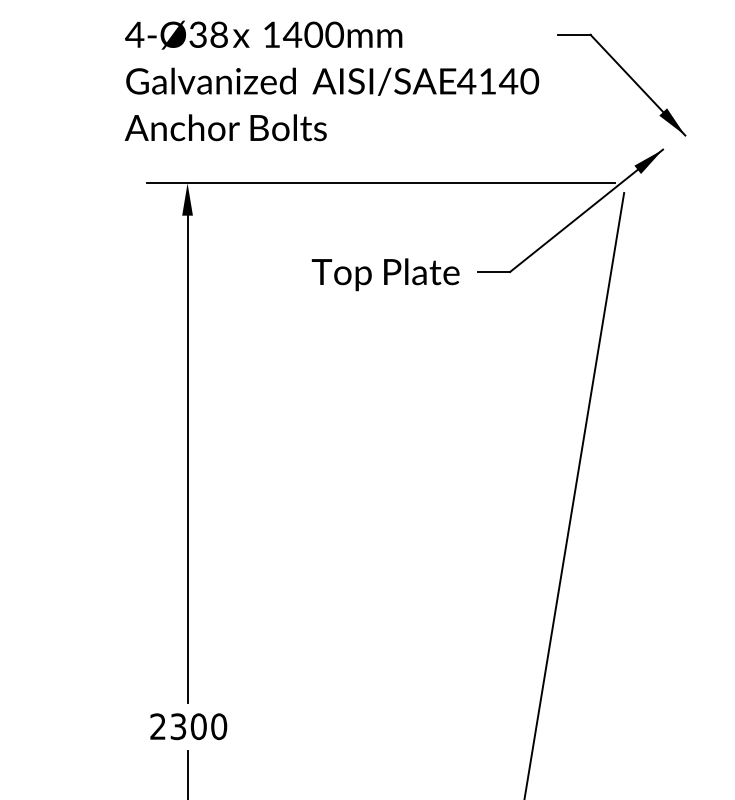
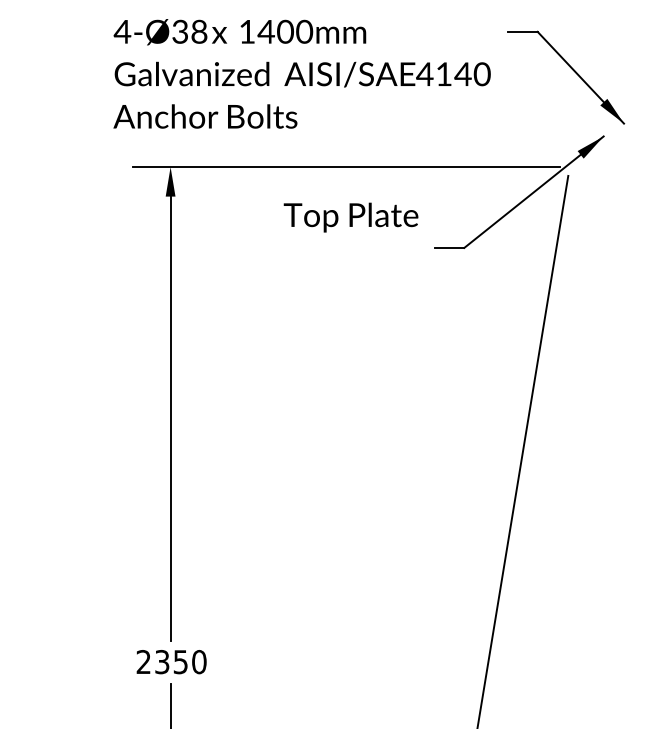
text: (385, 274) -> (350, 217), moved
text: (198, 726) -> (180, 661), 2300 -> 2350

